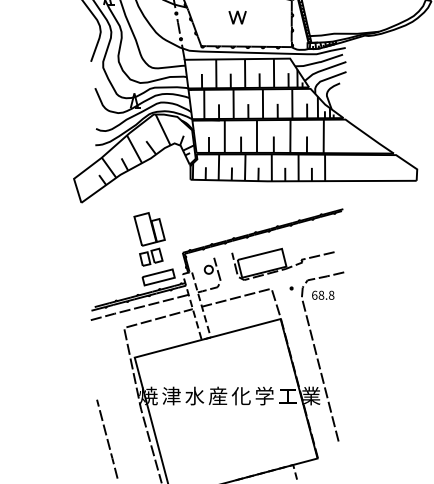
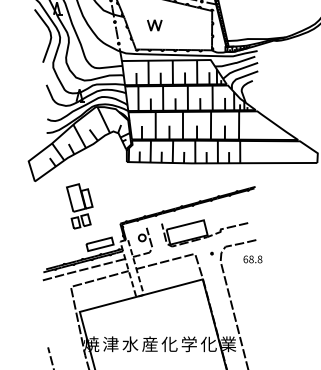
part: (237, 17) -> (154, 25), moved
part: (149, 239) -> (79, 206), moved
text: (323, 294) -> (253, 258), moved
text: (287, 396) -> (208, 344), 工 -> 化

